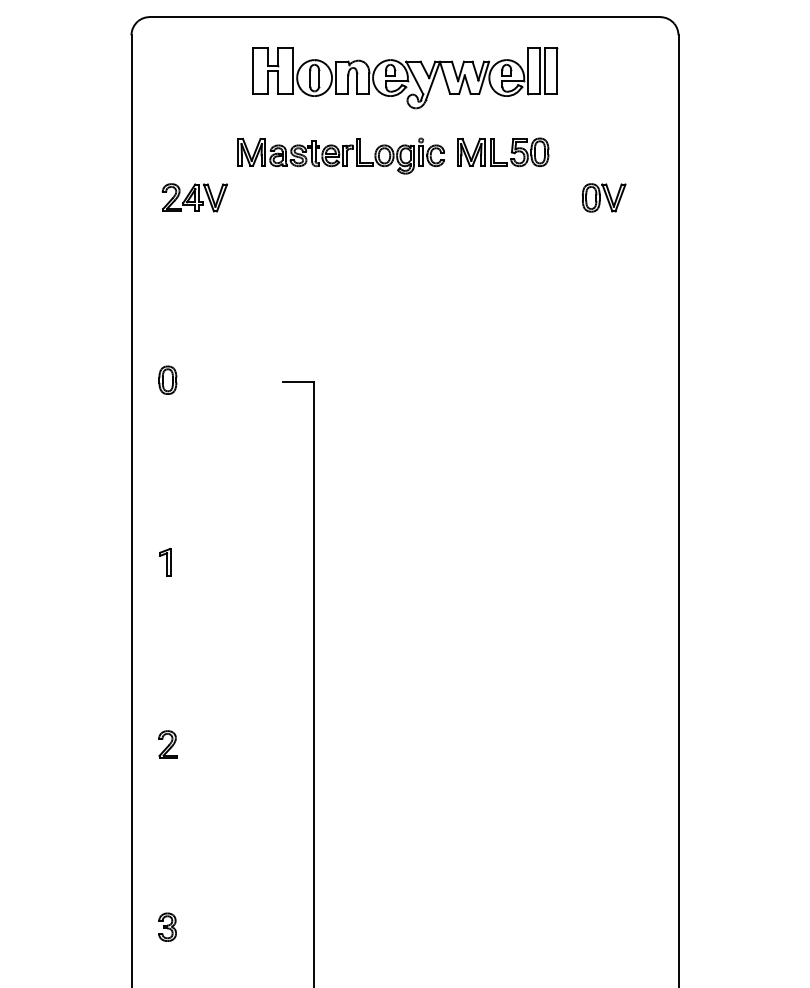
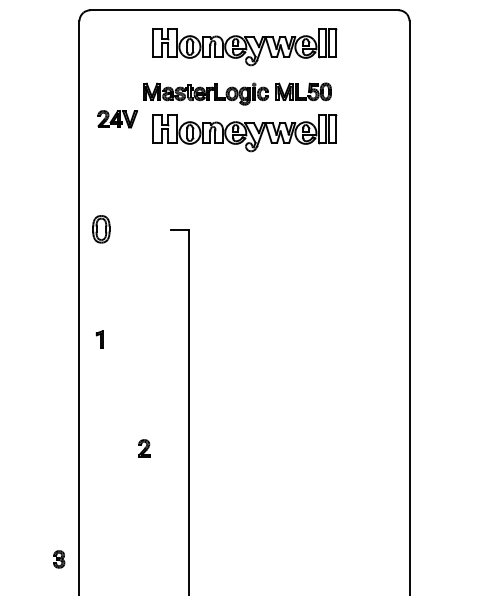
part: (603, 198) -> (364, 119), removed
part: (405, 221) -> (244, 133), added
part: (167, 380) -> (101, 229), size x1.6
part: (167, 745) -> (144, 448), moved
part: (167, 927) -> (59, 559), moved

